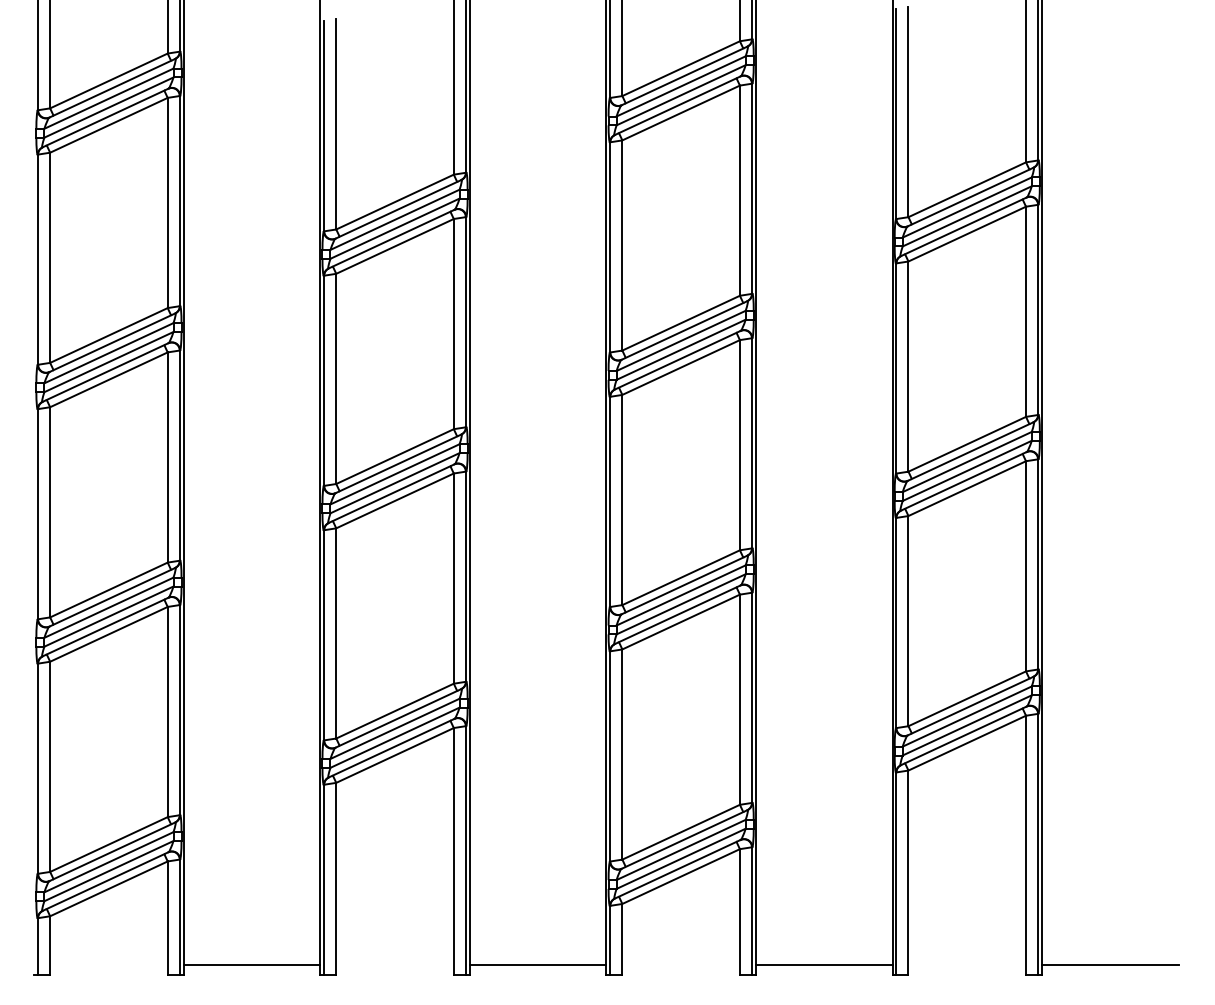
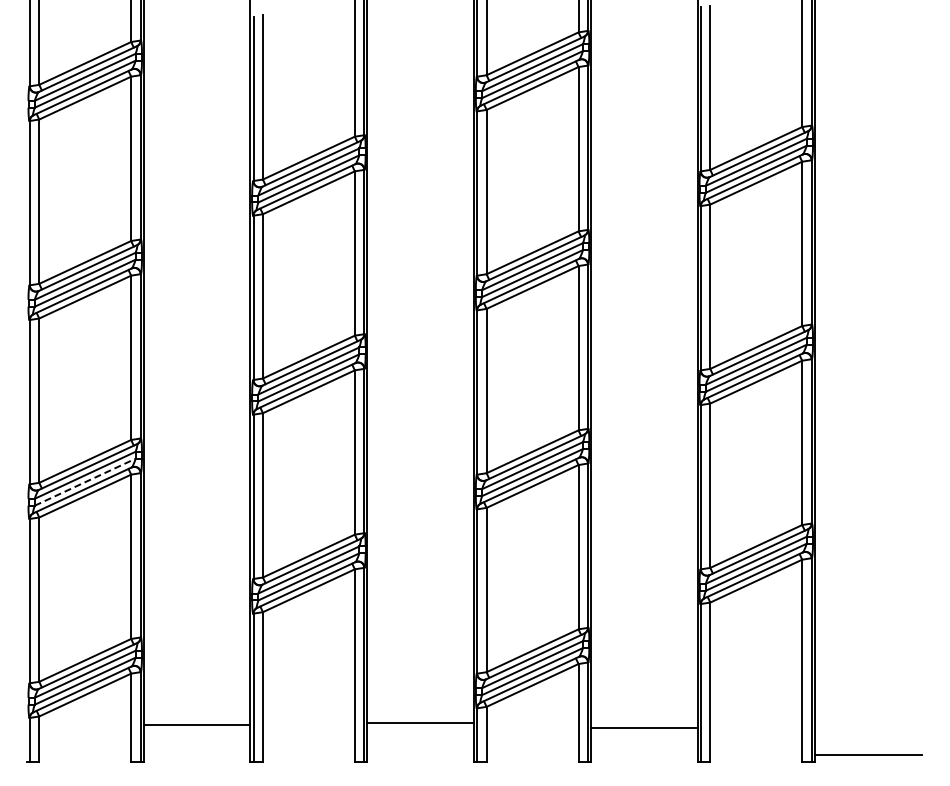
line: (109, 616) -> (85, 482), solid -> dashed
line: (251, 964) -> (196, 724), moved
line: (537, 964) -> (420, 722), moved
line: (824, 964) -> (644, 727), moved

